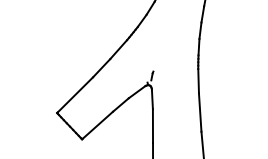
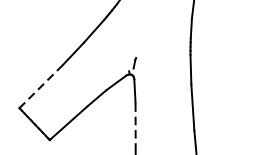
line: (75, 94) -> (41, 85), solid -> dashed
line: (152, 126) -> (135, 124), solid -> dashed

